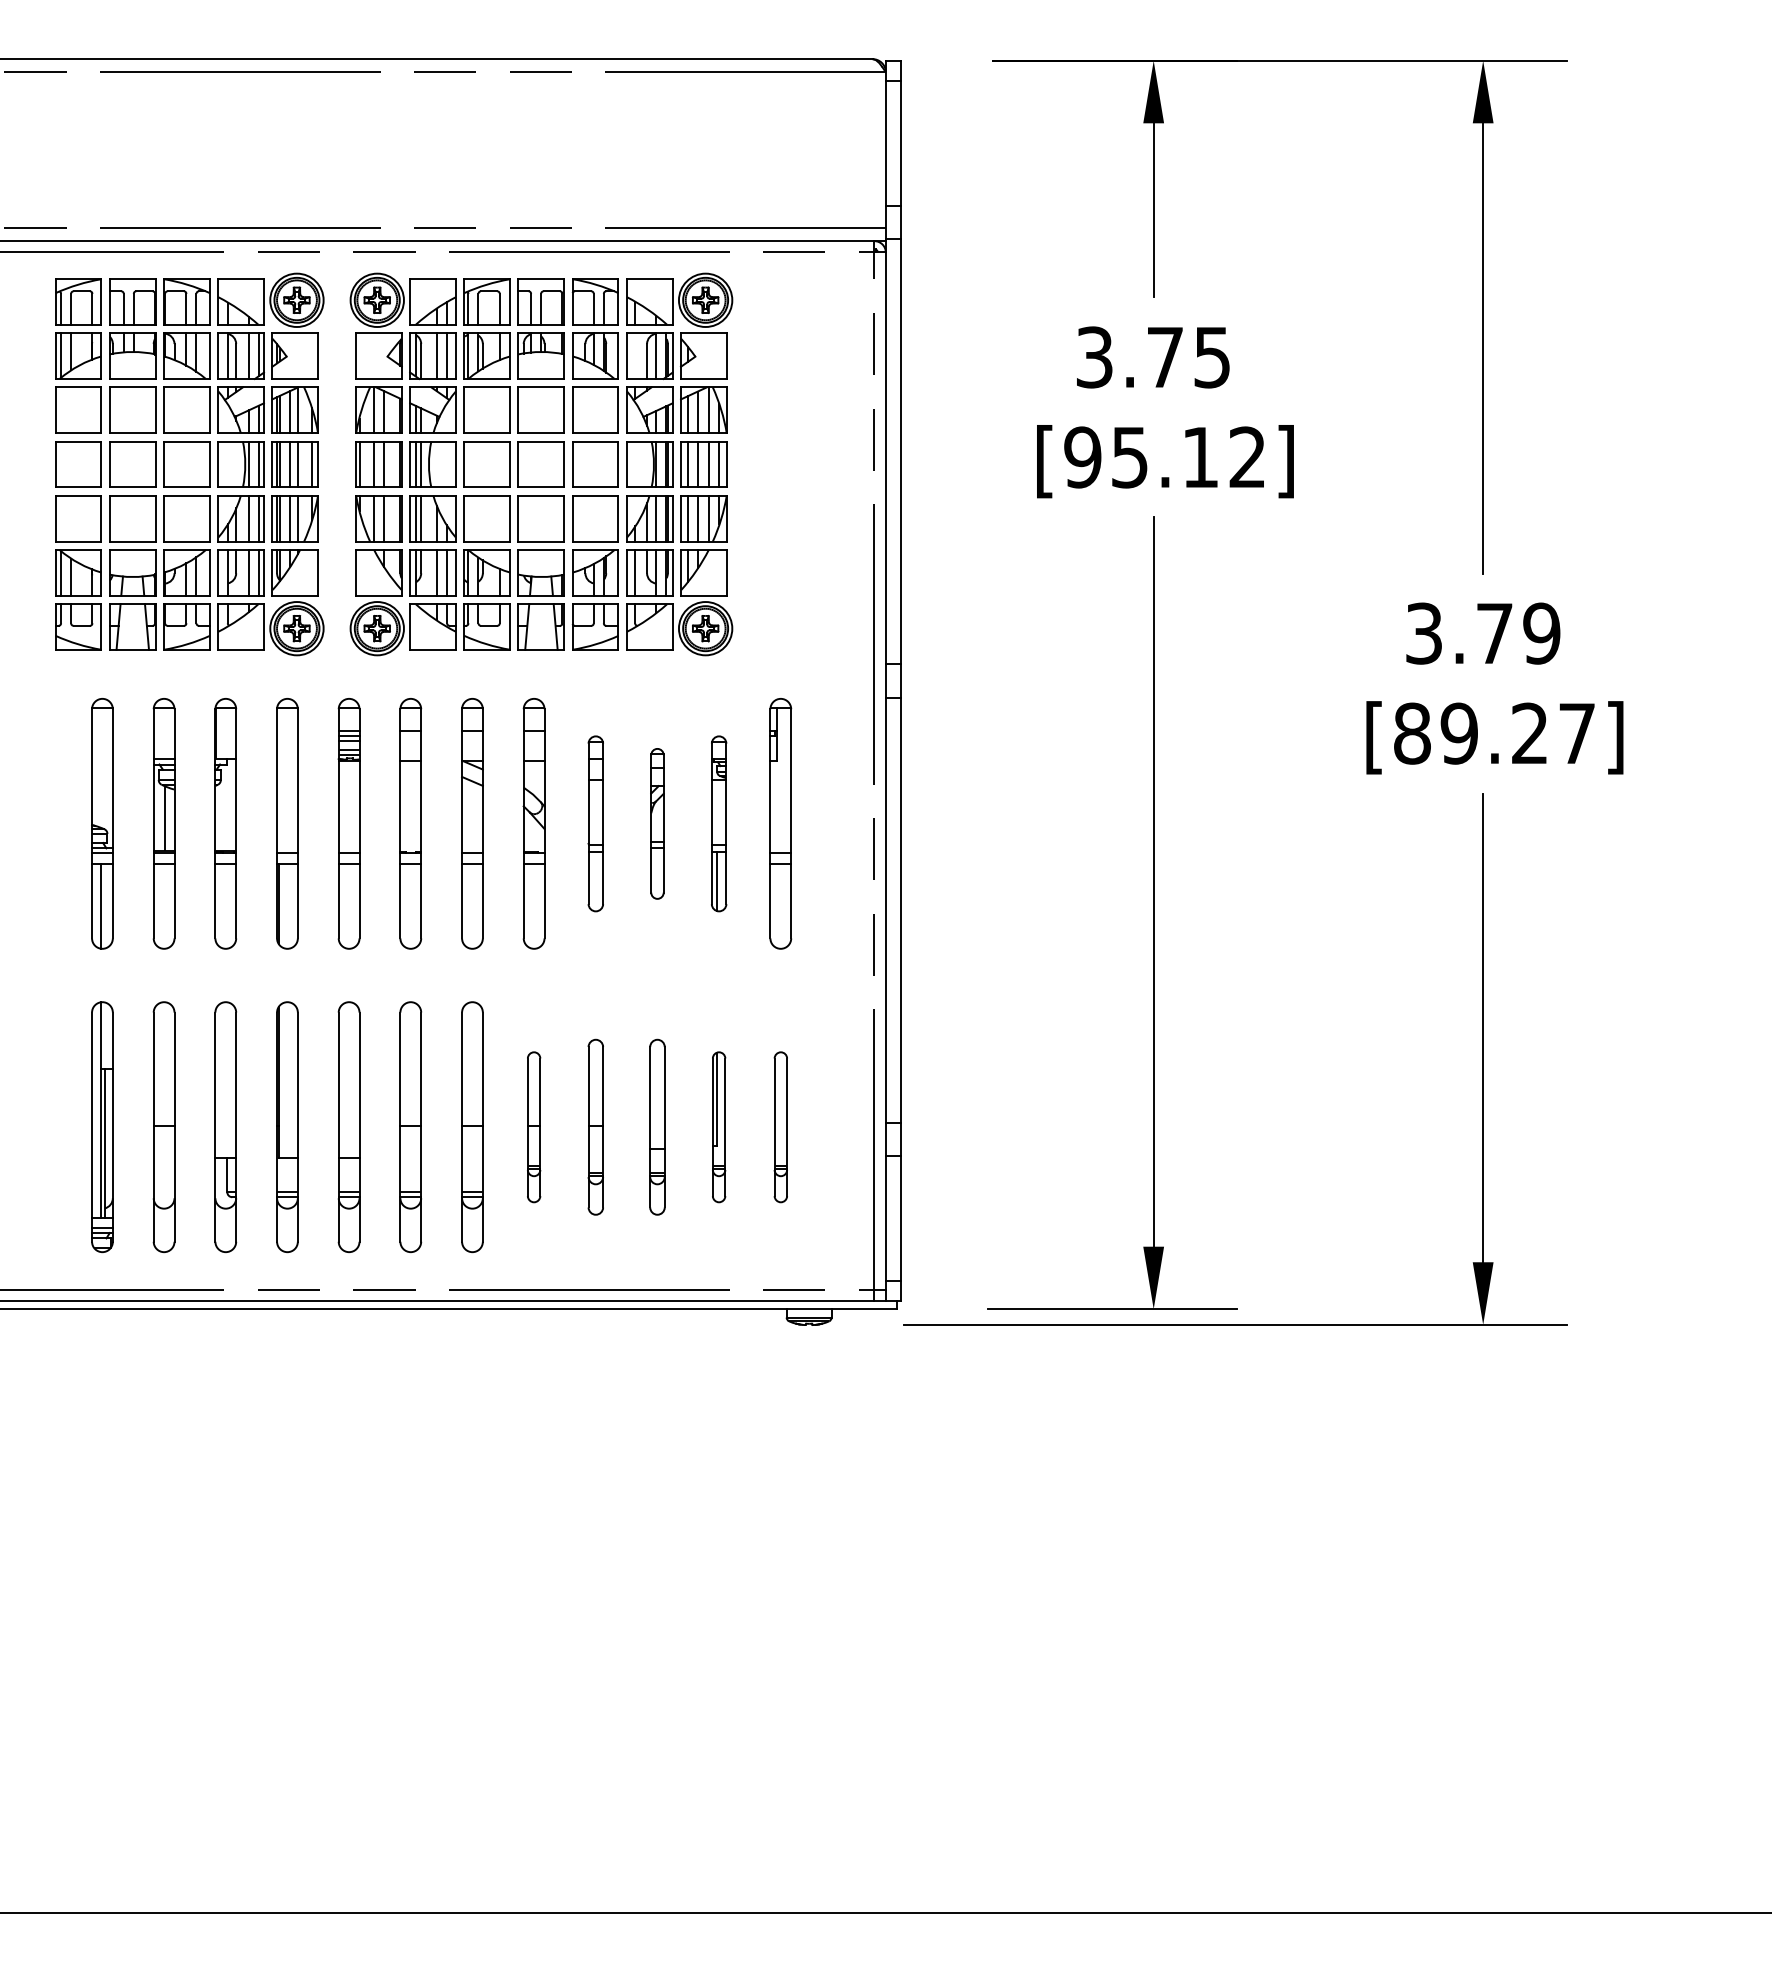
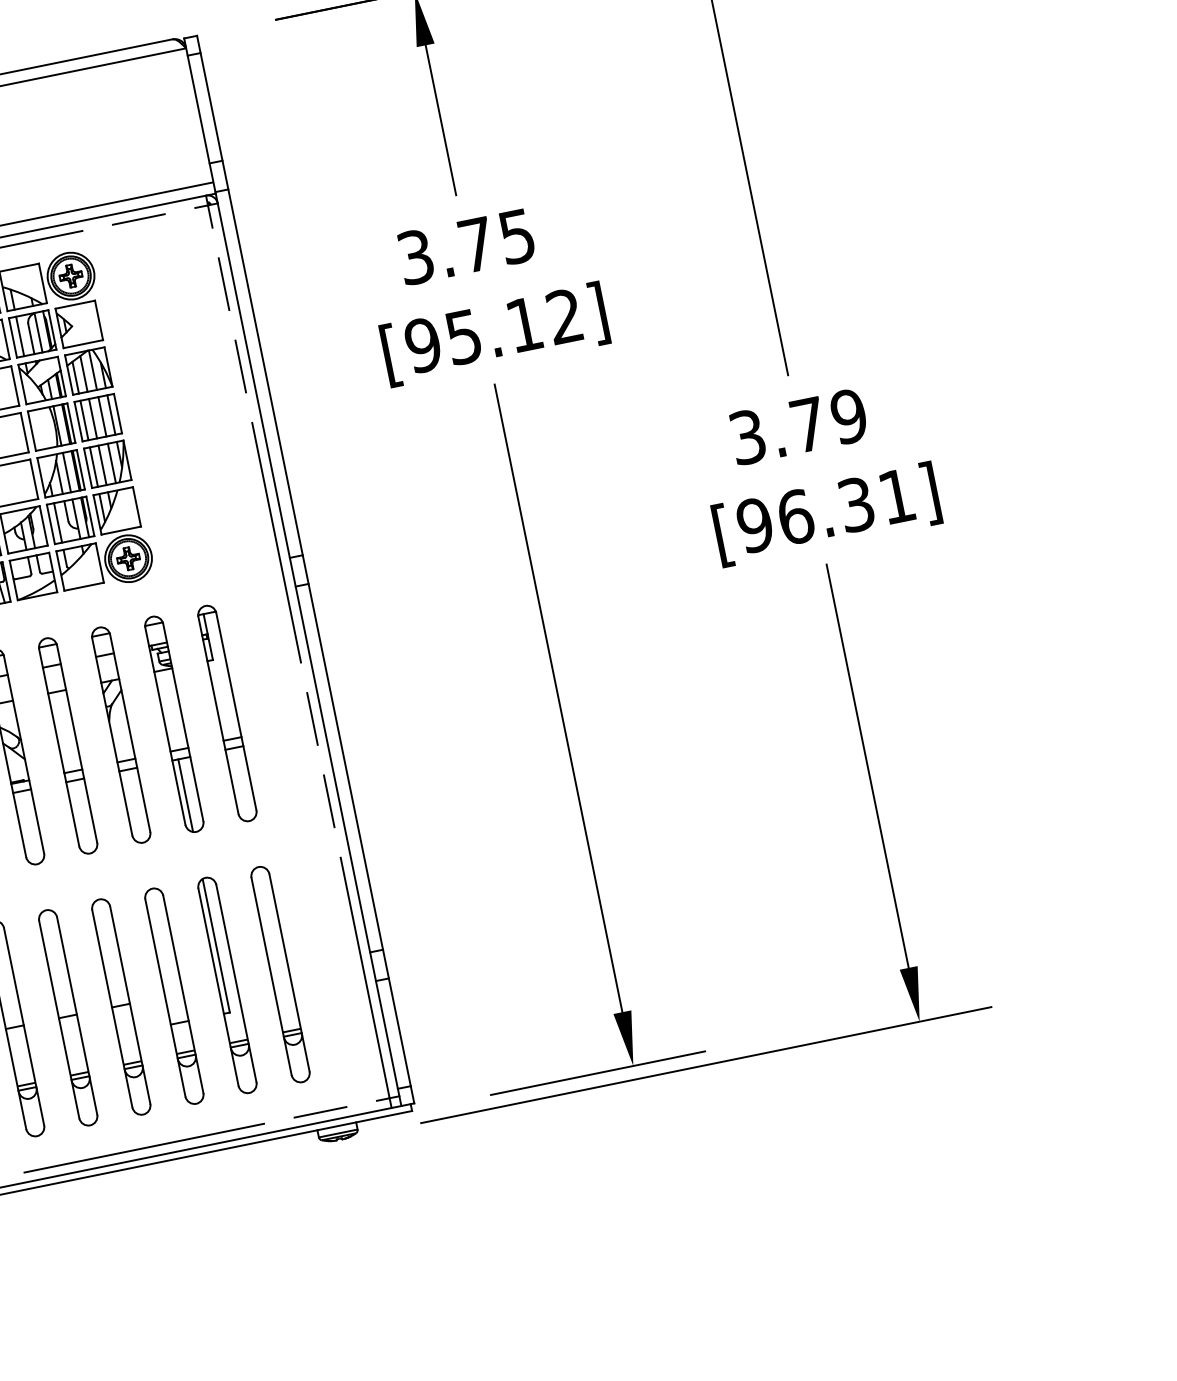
line: (635, 356) -> (20, 336), added
text: (1493, 733) -> (824, 511), [89.27] -> [96.31]
part: (595, 823) -> (67, 745), size x1.43
part: (657, 823) -> (121, 734), size x1.67
part: (718, 823) -> (173, 724), size x1.43
part: (533, 1127) -> (67, 1018), size x1.67
part: (595, 1127) -> (121, 1007), size x1.43
part: (657, 1127) -> (174, 996), size x1.43
part: (718, 1127) -> (226, 985), size x1.67
part: (780, 1127) -> (280, 974), size x1.67

